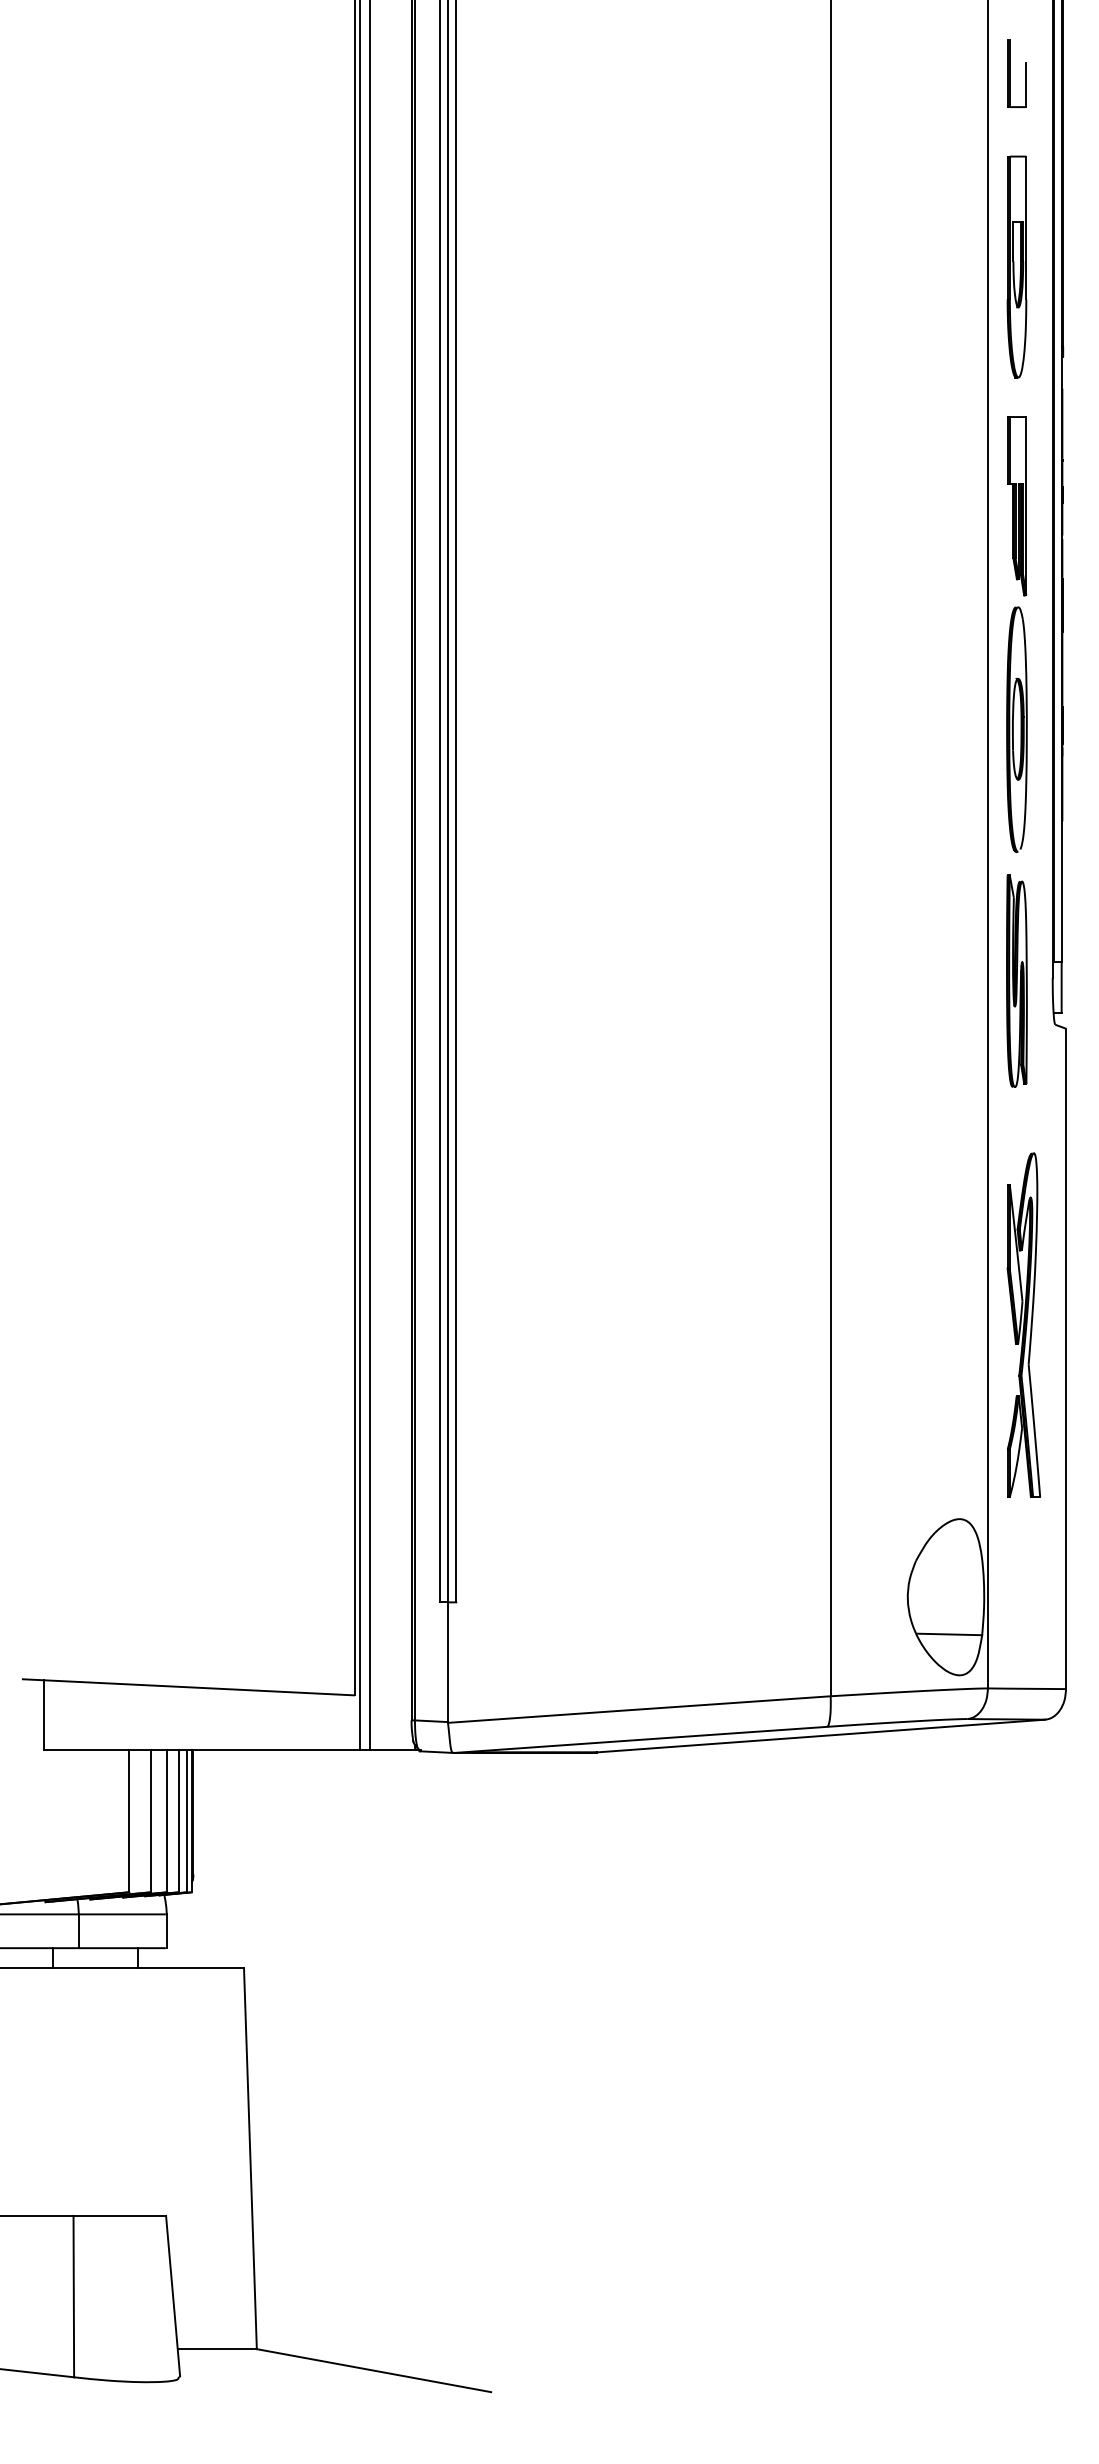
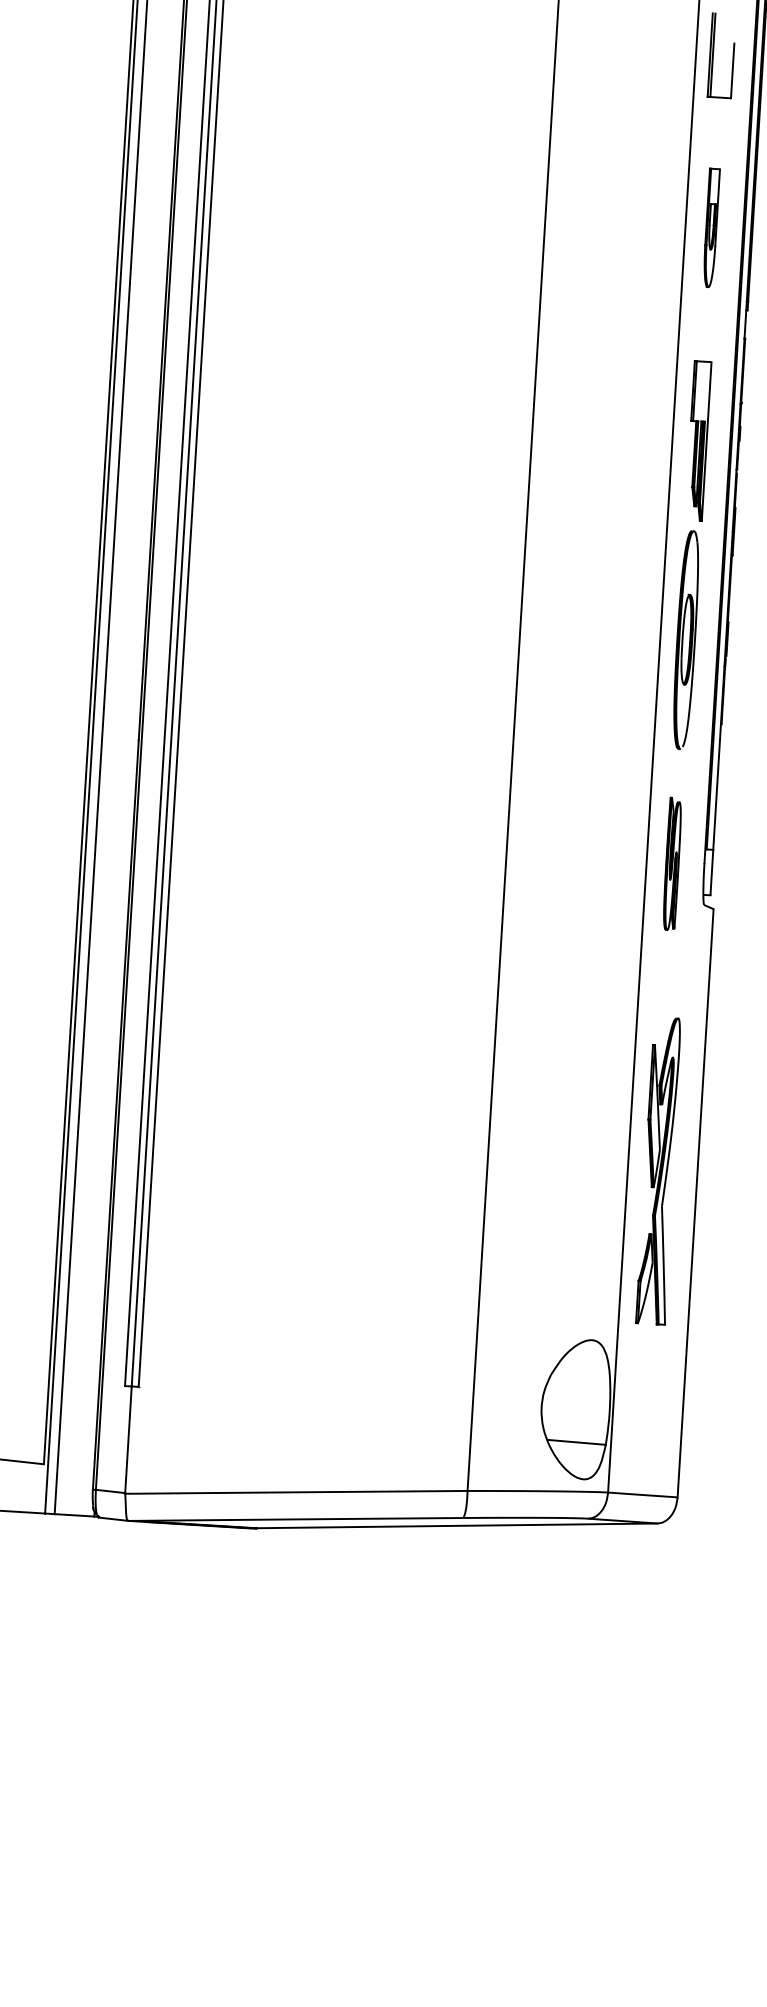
part: (1016, 73) -> (721, 55), size x1.4
part: (1016, 266) -> (710, 227), size x0.6
part: (1016, 980) -> (672, 863), size x0.7

